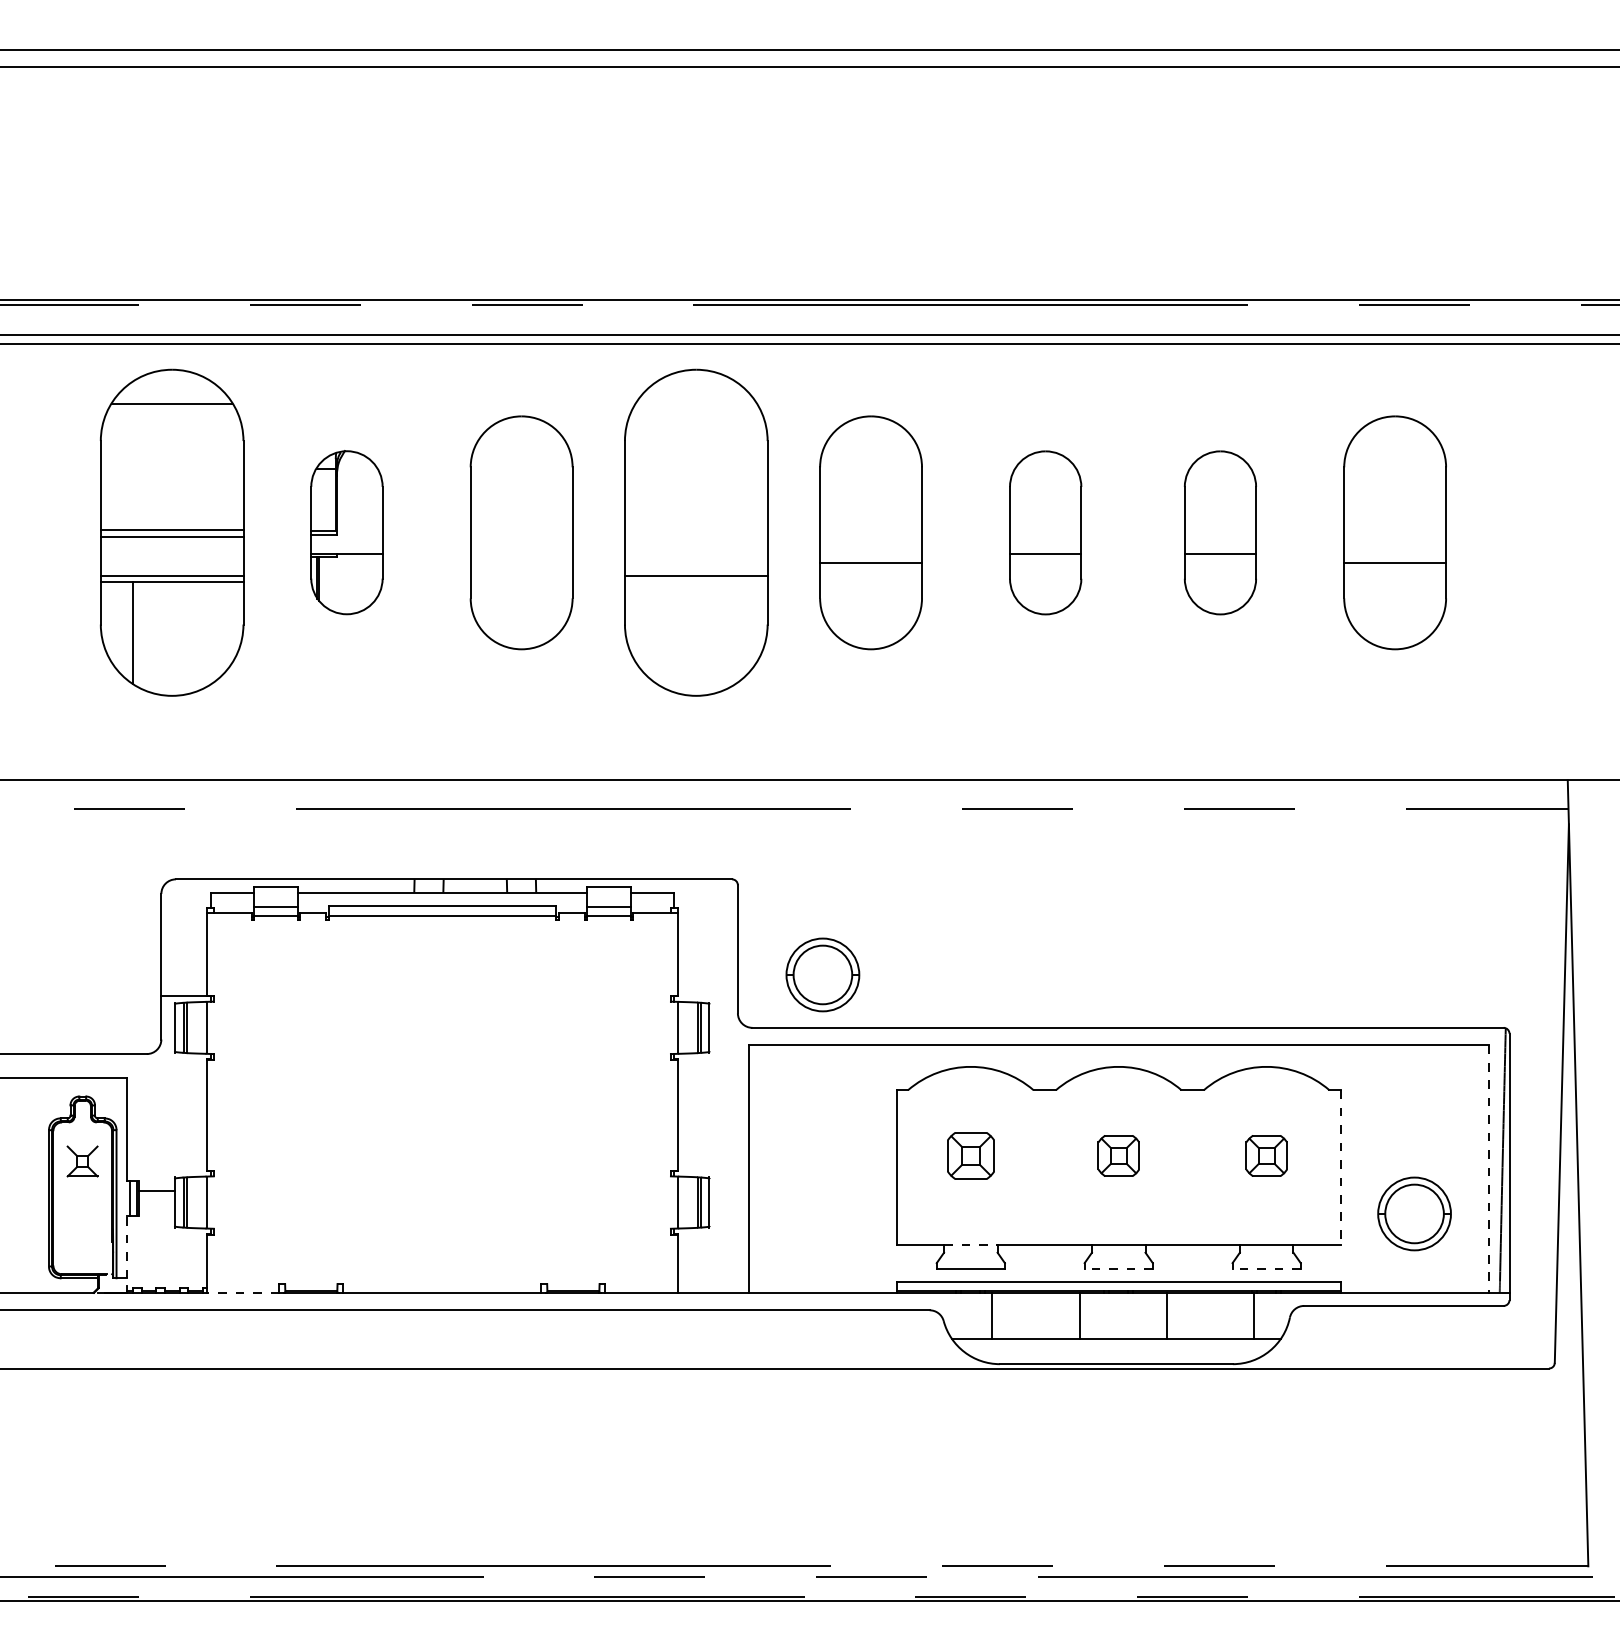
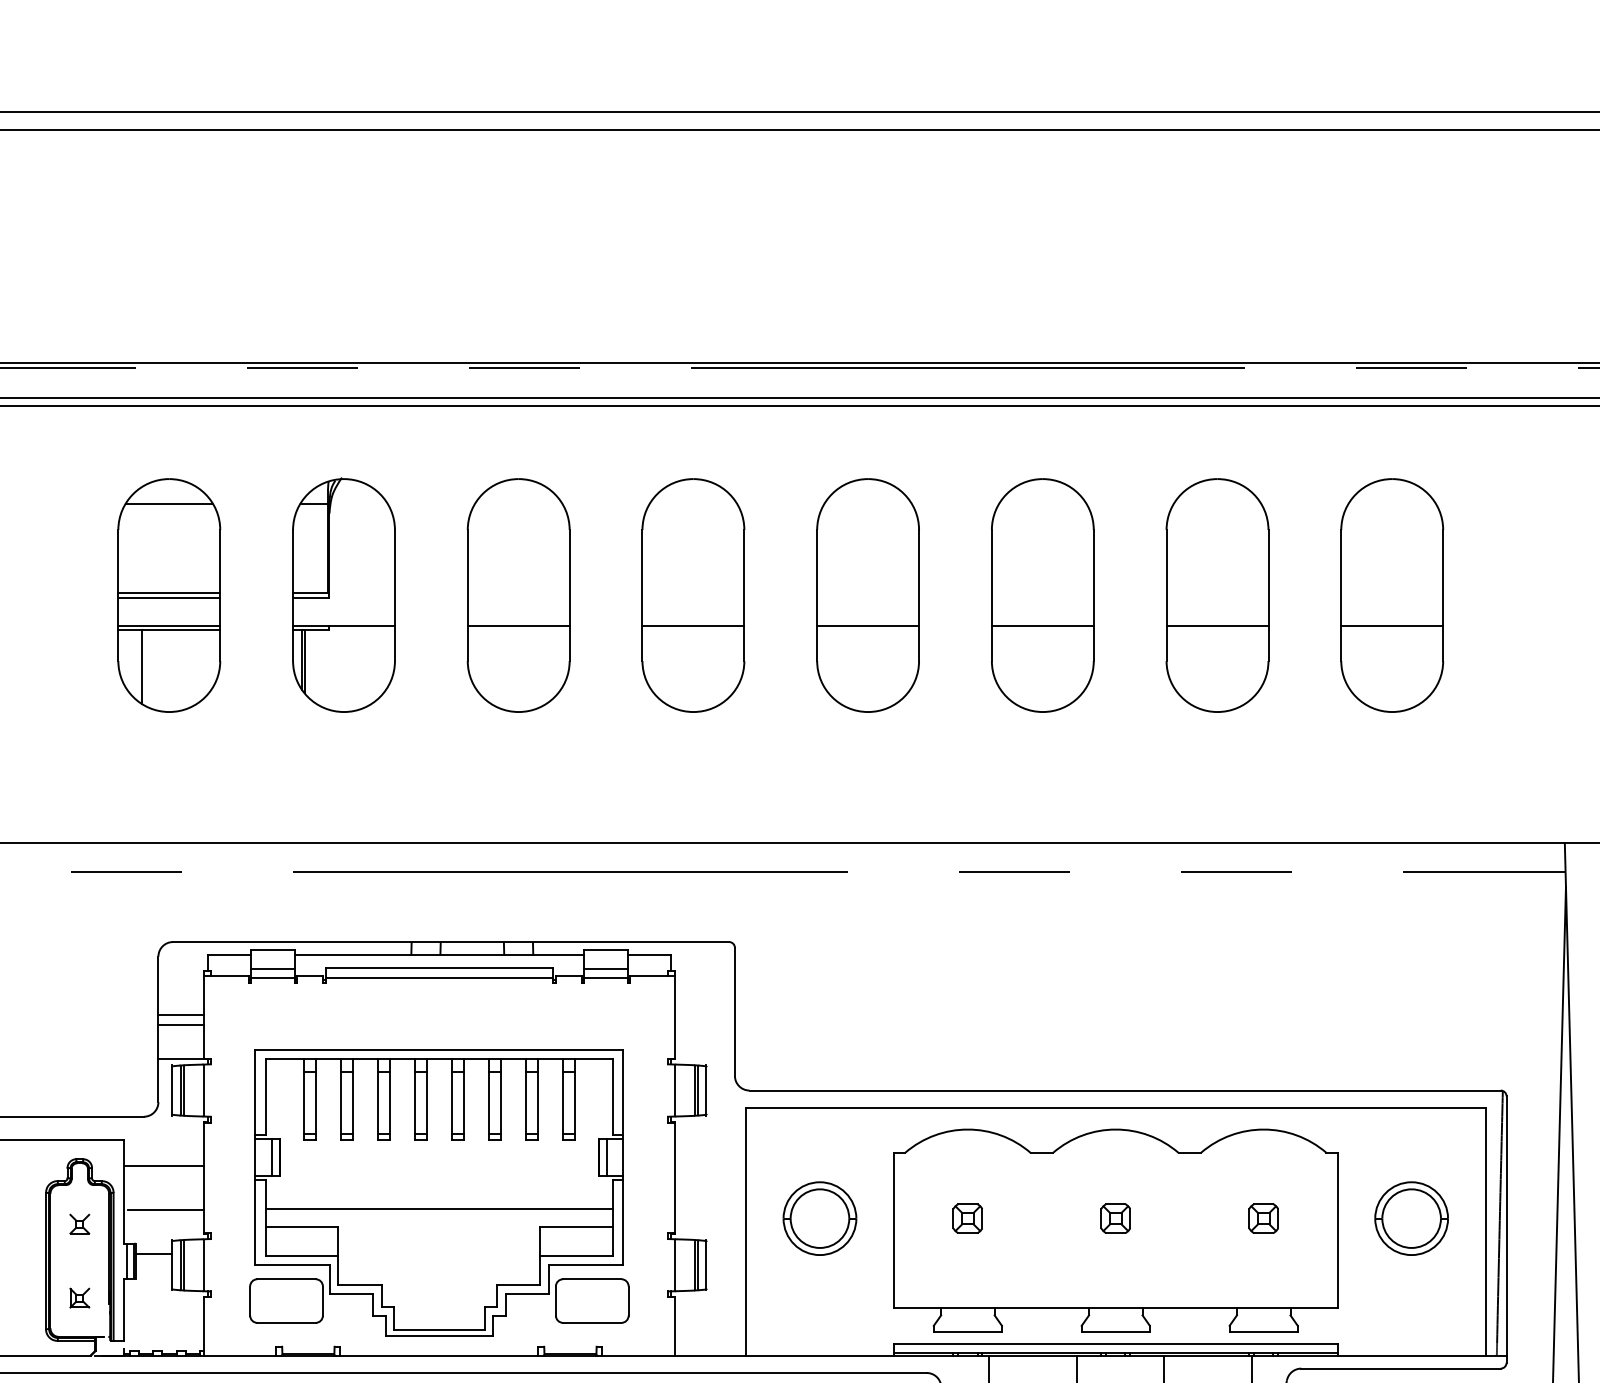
part: (172, 532) -> (169, 595), size x0.71
part: (346, 532) -> (343, 595), size x1.43
part: (696, 532) -> (693, 595), size x0.71
part: (1045, 532) -> (1042, 595), size x1.43
part: (1220, 532) -> (1217, 595), size x1.43
line: (521, 563) -> (518, 626), added
line: (183, 952) -> (180, 1015), added
line: (183, 962) -> (180, 1025), added
part: (822, 974) -> (819, 1218), moved
line: (166, 1103) -> (163, 1166), added
part: (442, 1129) -> (439, 1192), added
line: (168, 1147) -> (165, 1210), added
part: (970, 1155) -> (967, 1218), size x0.62
part: (1118, 1155) -> (1115, 1218), size x0.71
part: (1266, 1155) -> (1263, 1218), size x0.71
part: (82, 1161) -> (79, 1224), size x0.62
line: (1340, 1168) -> (1337, 1231), dashed -> solid
line: (1488, 1169) -> (1485, 1232), dashed -> solid
part: (1414, 1213) -> (1411, 1218), moved
part: (82, 1235) -> (79, 1298), added
line: (970, 1245) -> (967, 1308), dashed -> solid
line: (127, 1246) -> (124, 1309), dashed -> solid
line: (1118, 1268) -> (1115, 1331), dashed -> solid
line: (1266, 1268) -> (1263, 1331), dashed -> solid
line: (242, 1292) -> (239, 1355), dashed -> solid

